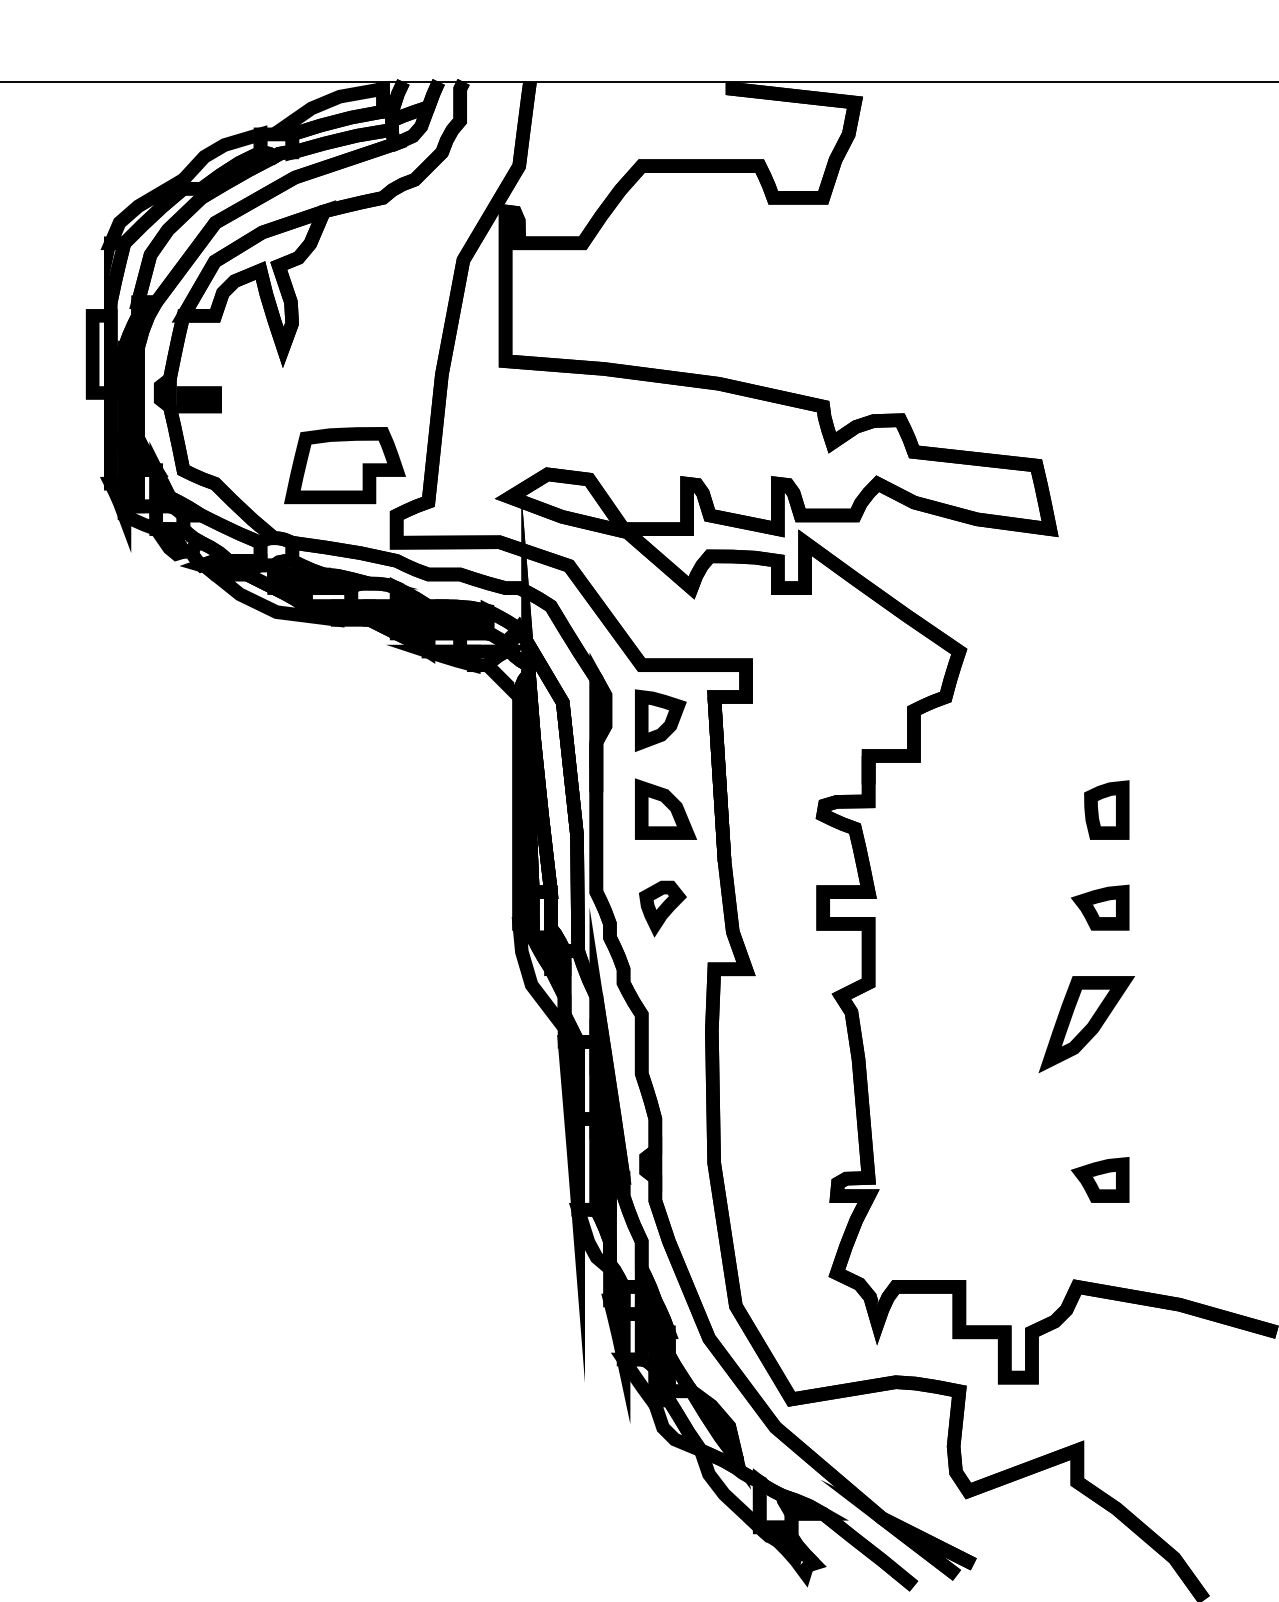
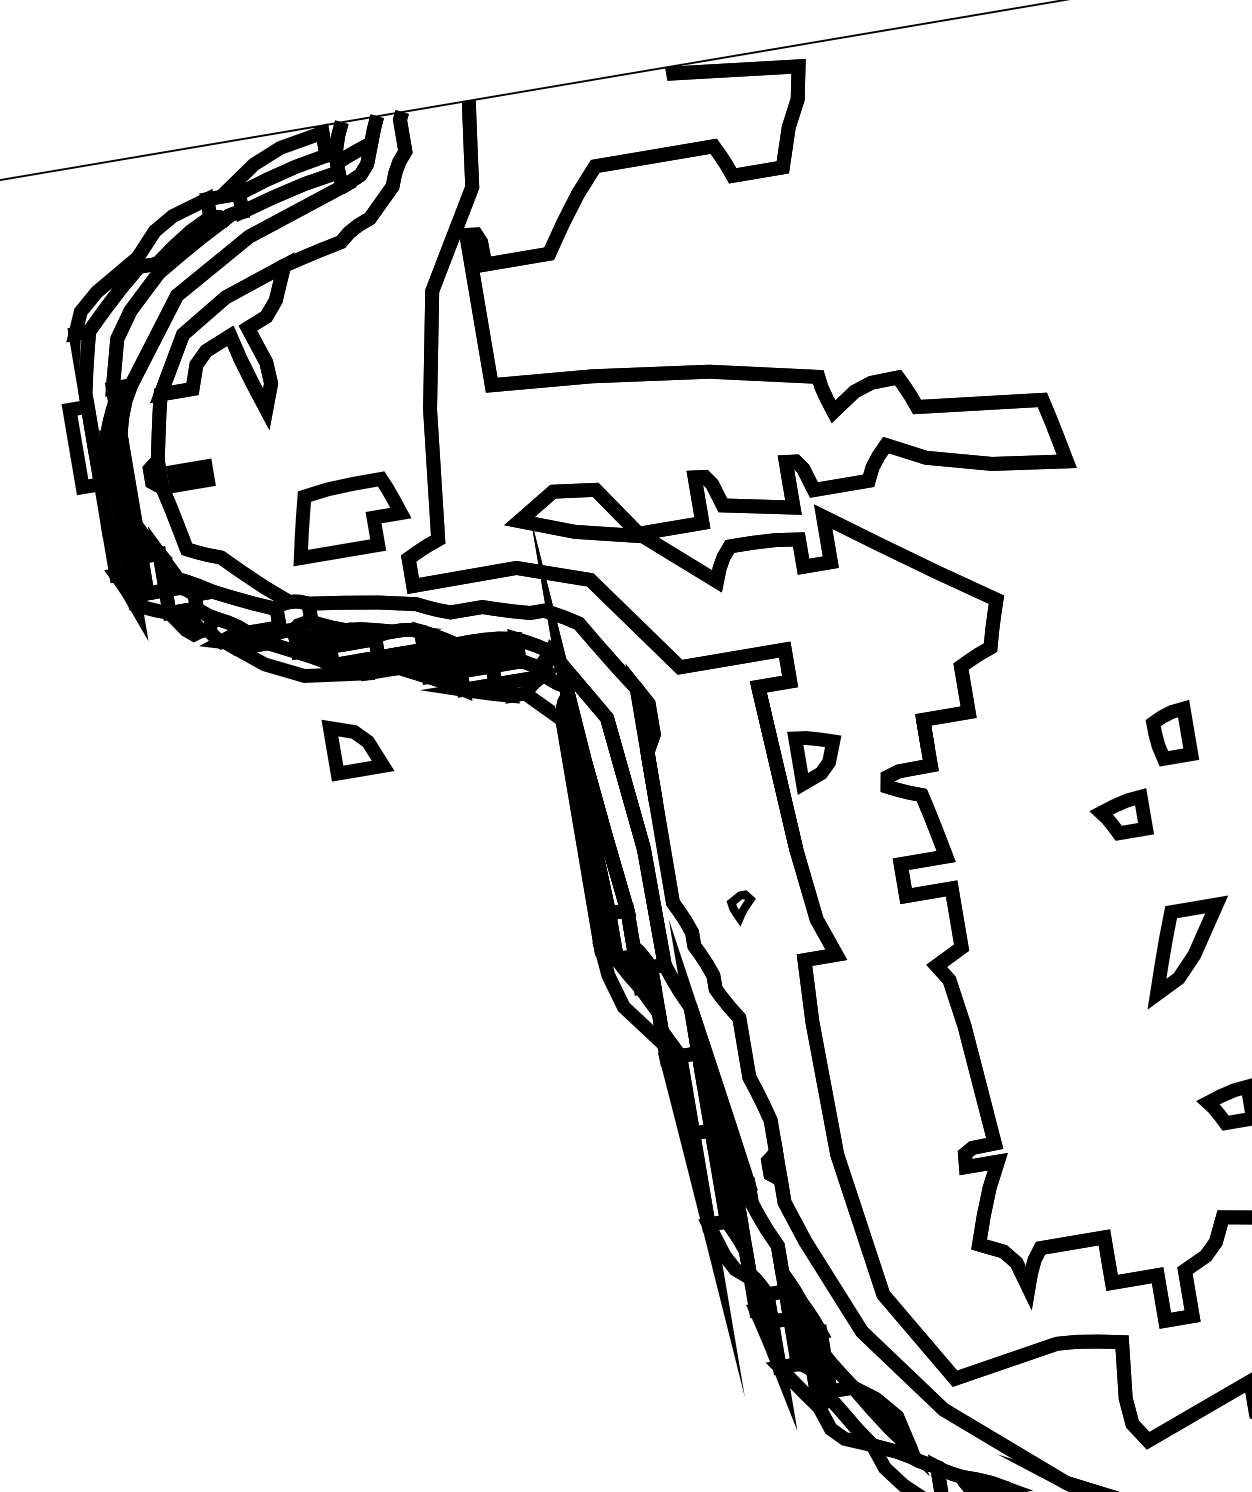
part: (660, 720) -> (818, 758), moved
part: (665, 808) -> (357, 744), moved
part: (1099, 907) -> (1119, 816), moved
part: (662, 908) -> (742, 907), size x0.6

